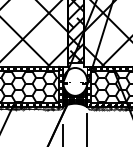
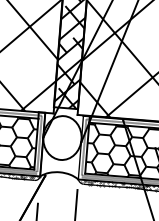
hatch: (75, 94) -> (61, 157), removed

